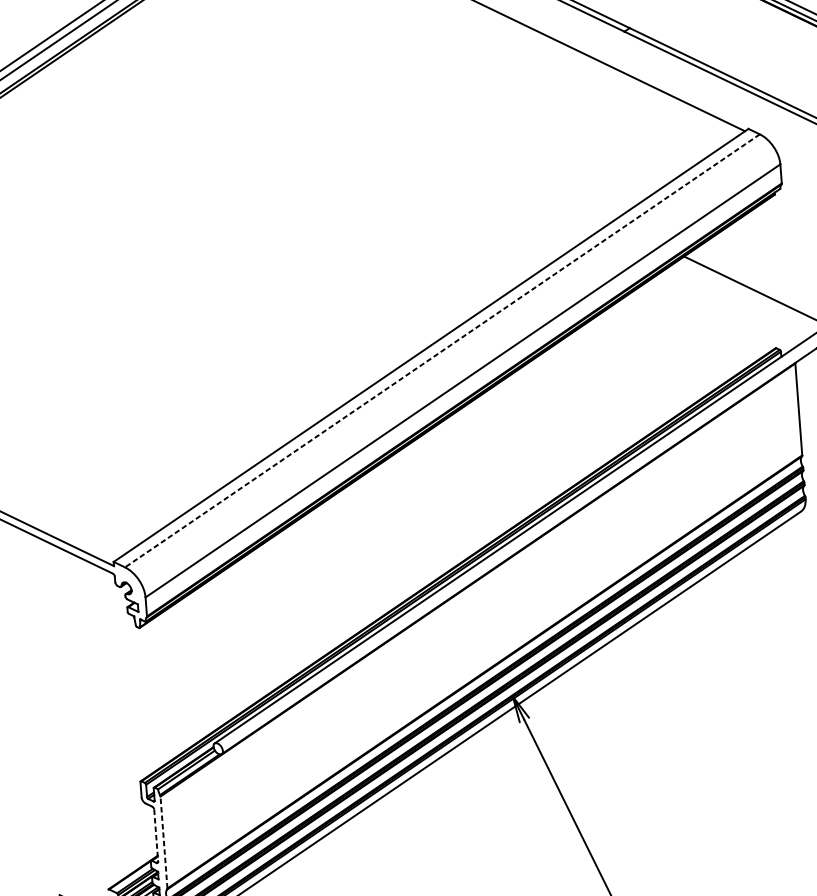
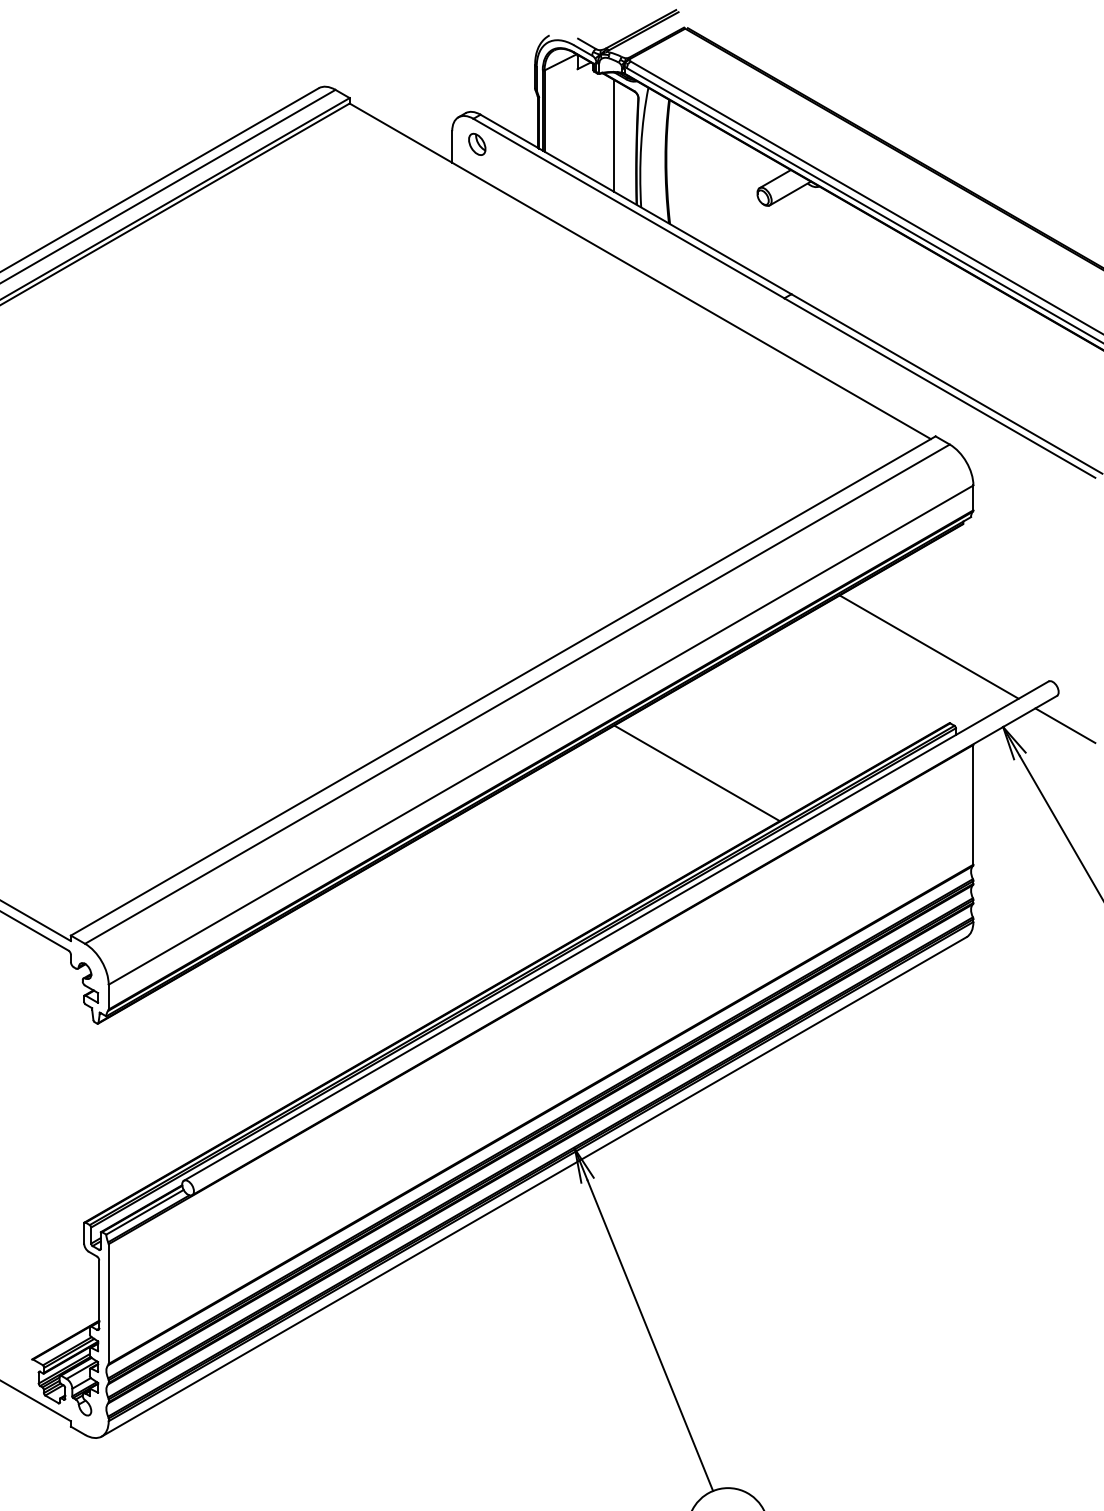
line: (442, 351) -> (517, 694), dashed -> solid
line: (584, 401) -> (696, 773), added
line: (156, 835) -> (99, 1294), dashed -> solid
line: (163, 842) -> (108, 1304), dashed -> solid

